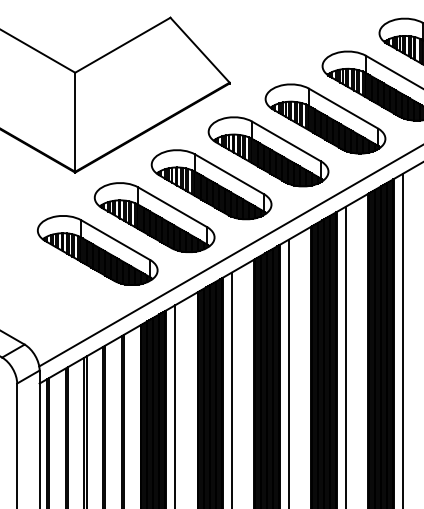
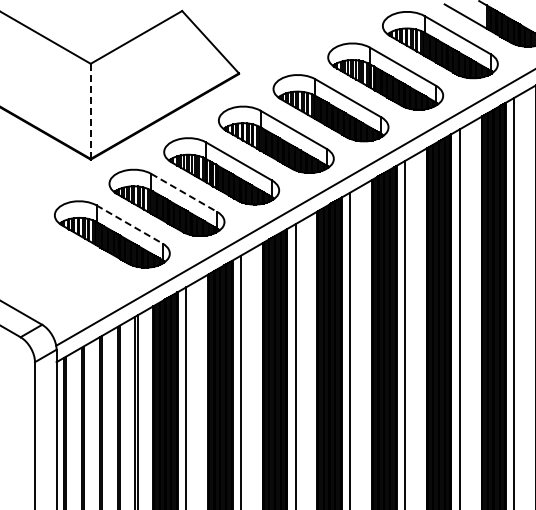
line: (74, 122) -> (90, 111), solid -> dashed
line: (172, 207) -> (184, 193), solid -> dashed
line: (116, 240) -> (130, 224), solid -> dashed

